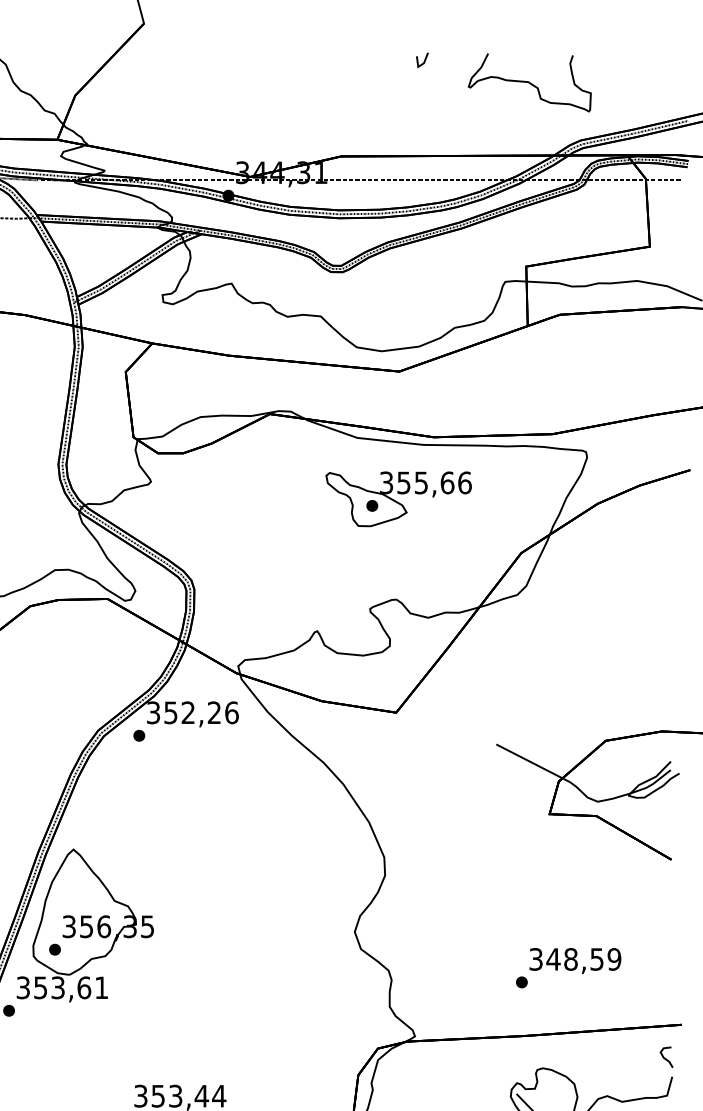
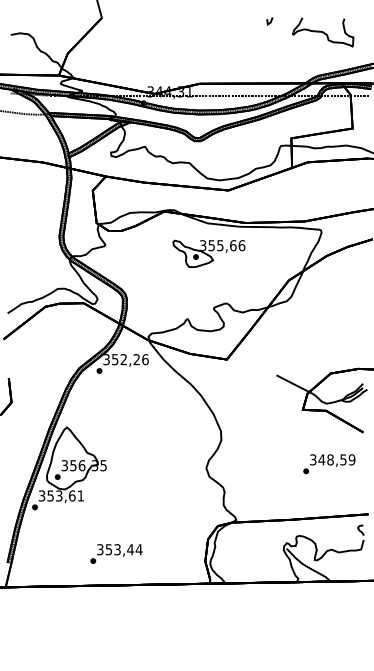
part: (504, 83) -> (310, 32), moved
part: (397, 498) -> (208, 253), moved
text: (568, 968) -> (329, 464), moved

